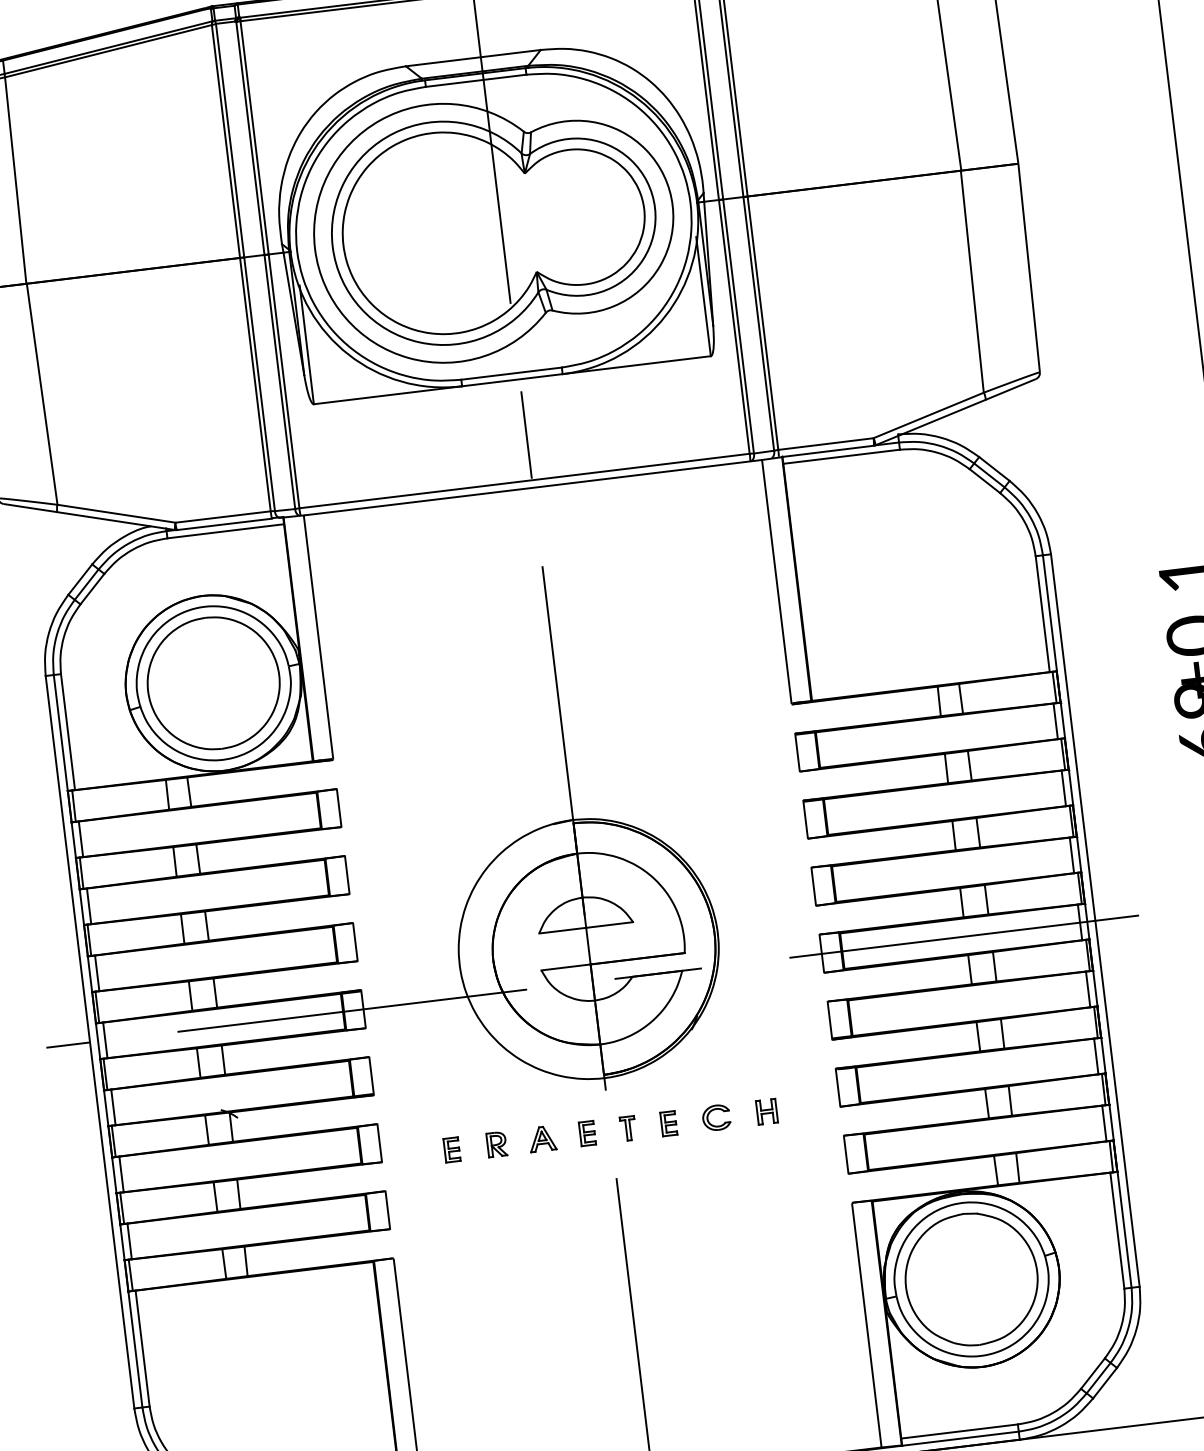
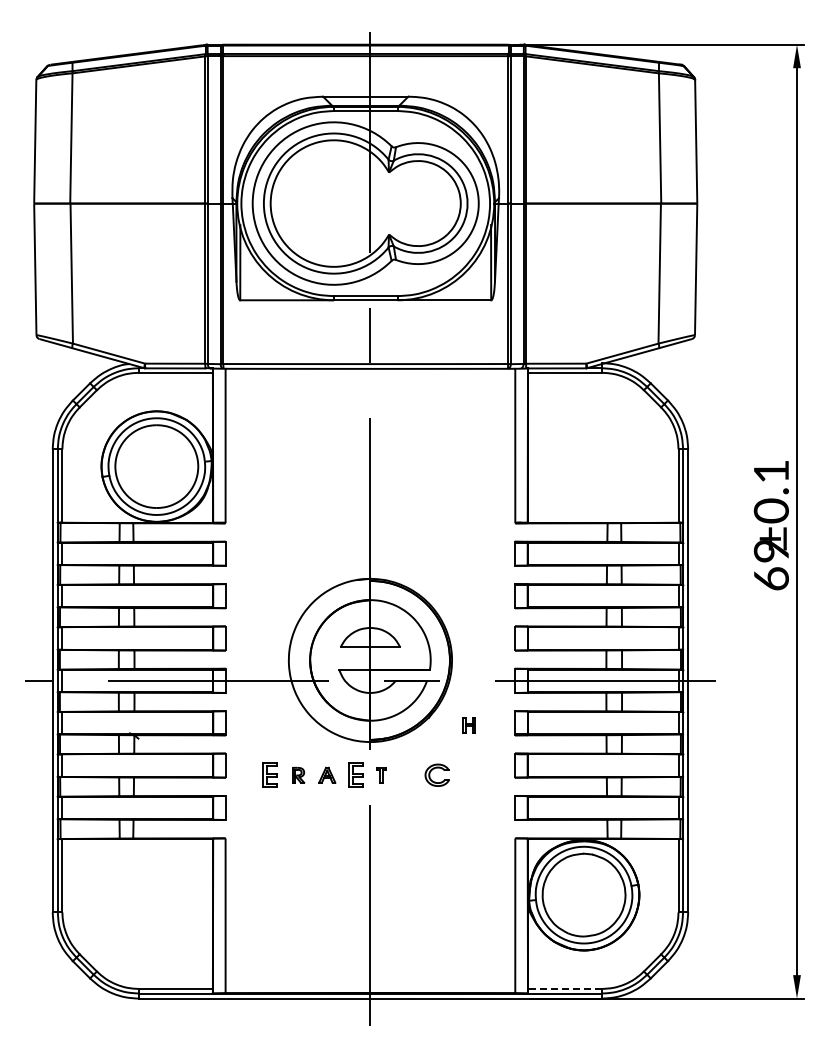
part: (765, 1112) -> (468, 725), moved
part: (716, 1116) -> (437, 774), size x1.4
part: (669, 1123) -> (407, 775), removed
part: (587, 1133) -> (355, 775), size x1.6
part: (452, 1150) -> (270, 775), size x1.6
line: (960, 1430) -> (565, 988), solid -> dashed

